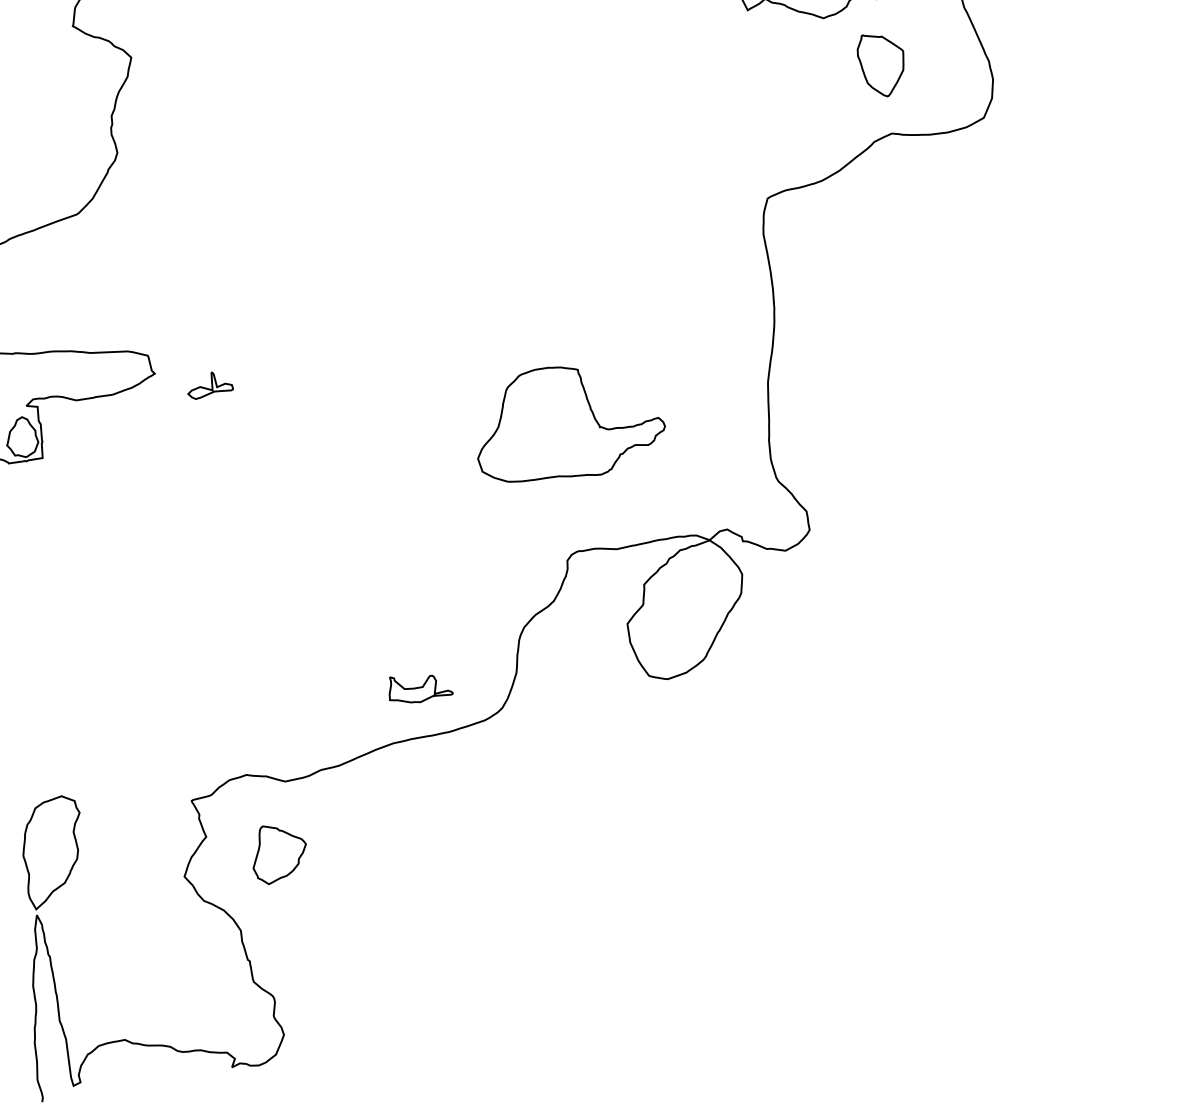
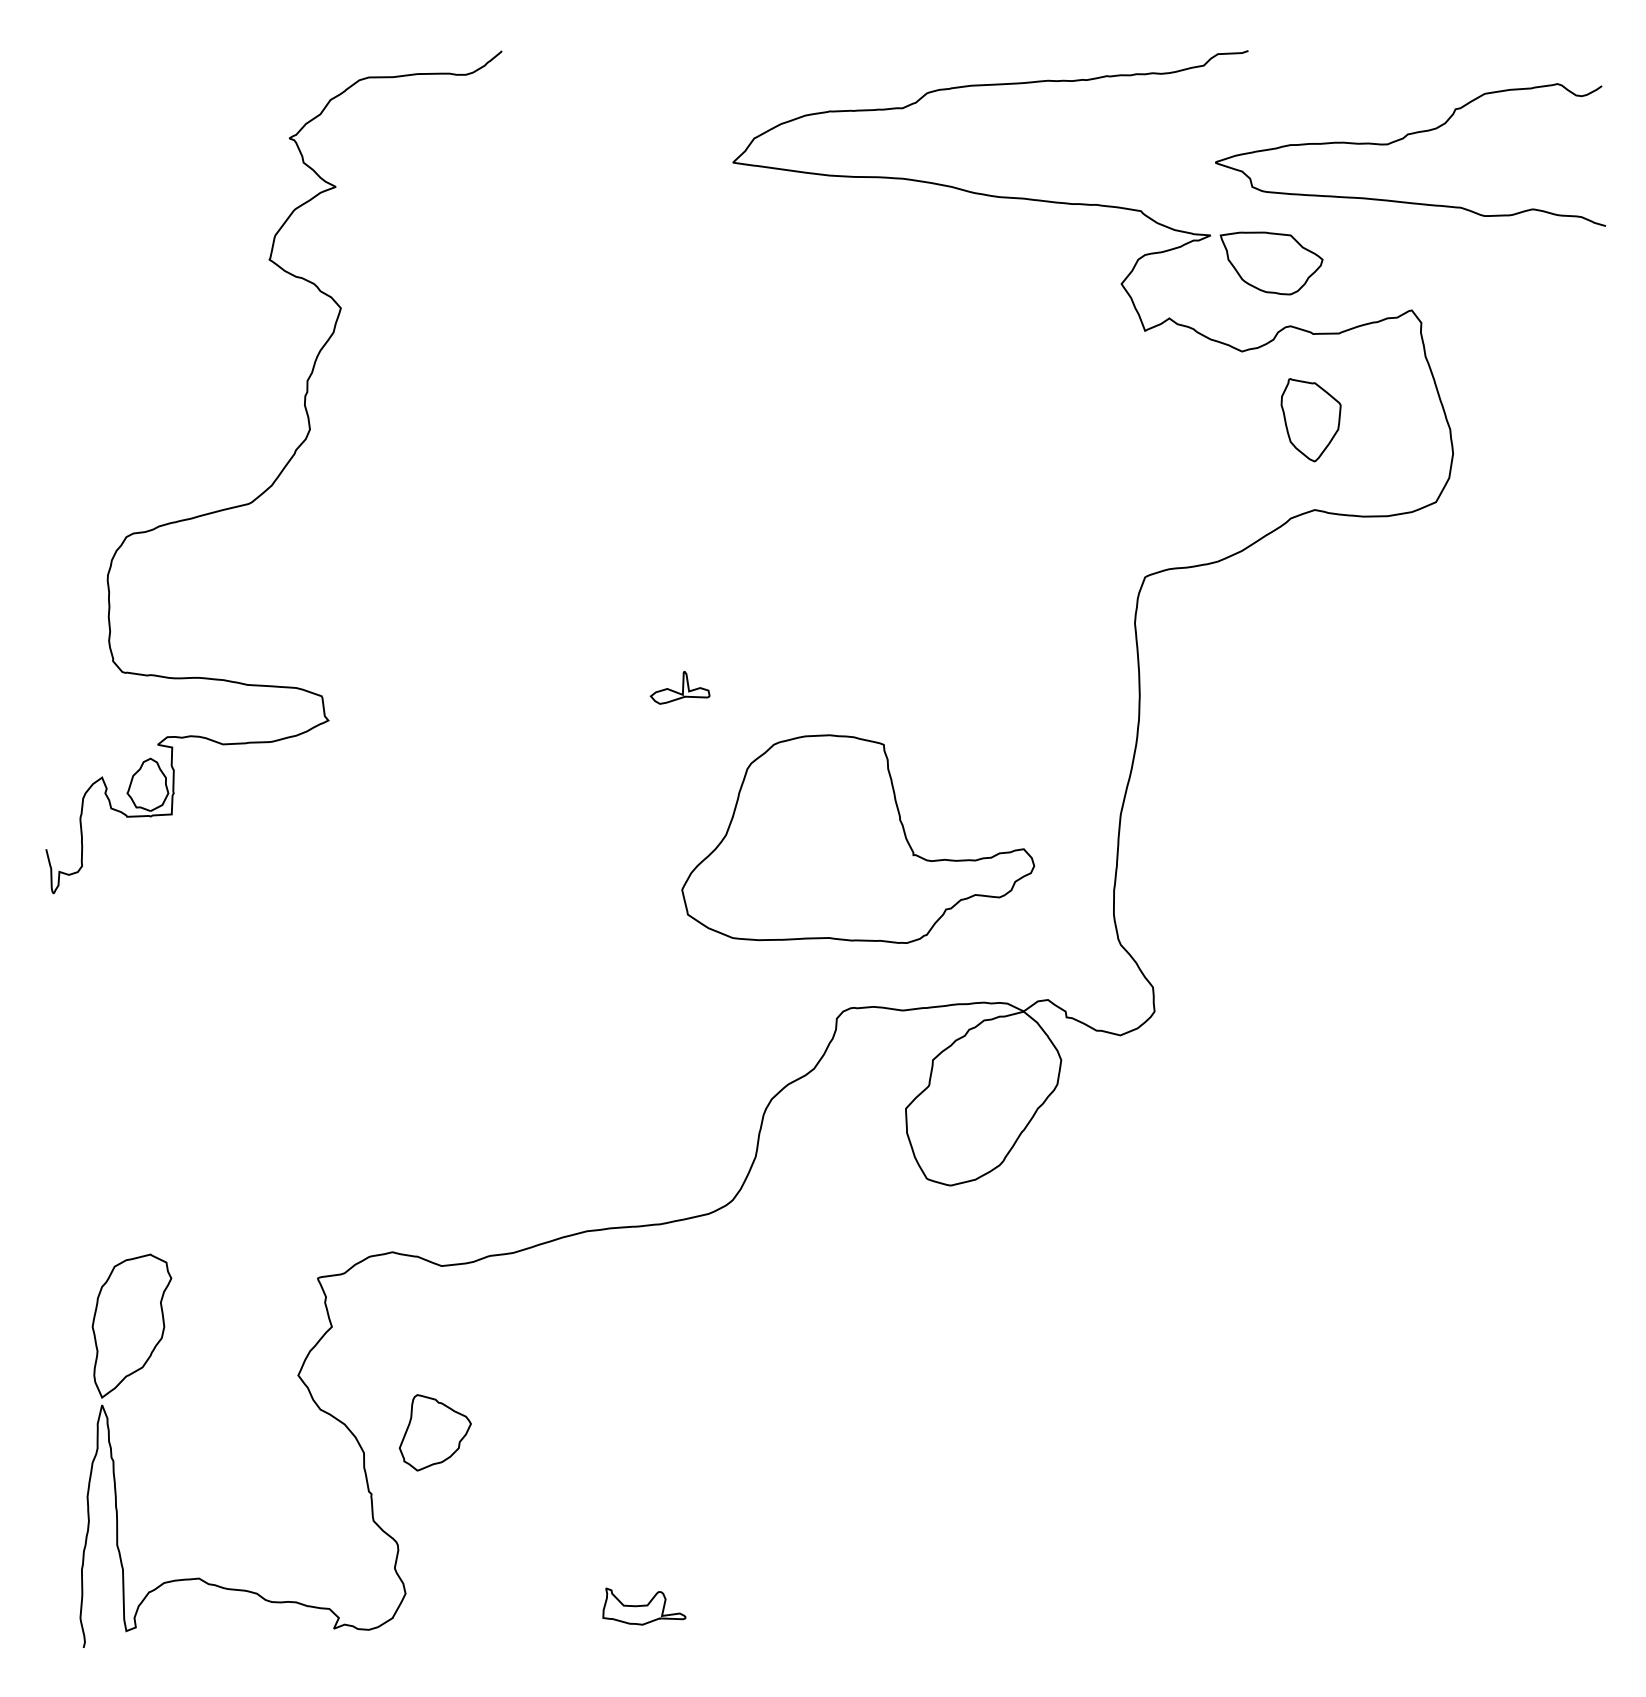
part: (209, 384) -> (679, 687), moved
part: (569, 421) -> (858, 838), size x1.43
part: (420, 688) -> (644, 1606), moved
part: (278, 853) -> (434, 1432), moved

